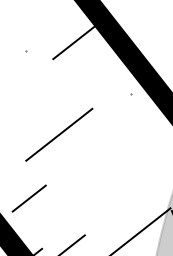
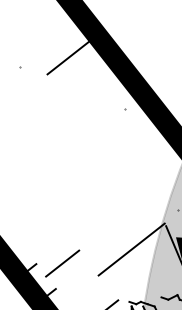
line: (59, 134) -> (53, 149), removed
line: (29, 198) -> (23, 213), removed

